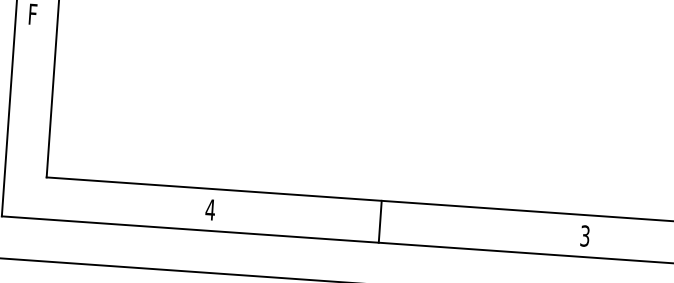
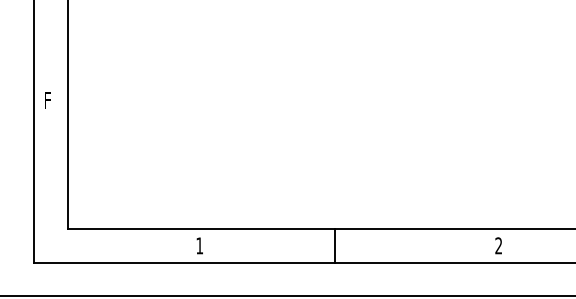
text: (210, 209) -> (199, 245), 4 -> 1
text: (584, 235) -> (498, 245), 3 -> 2

